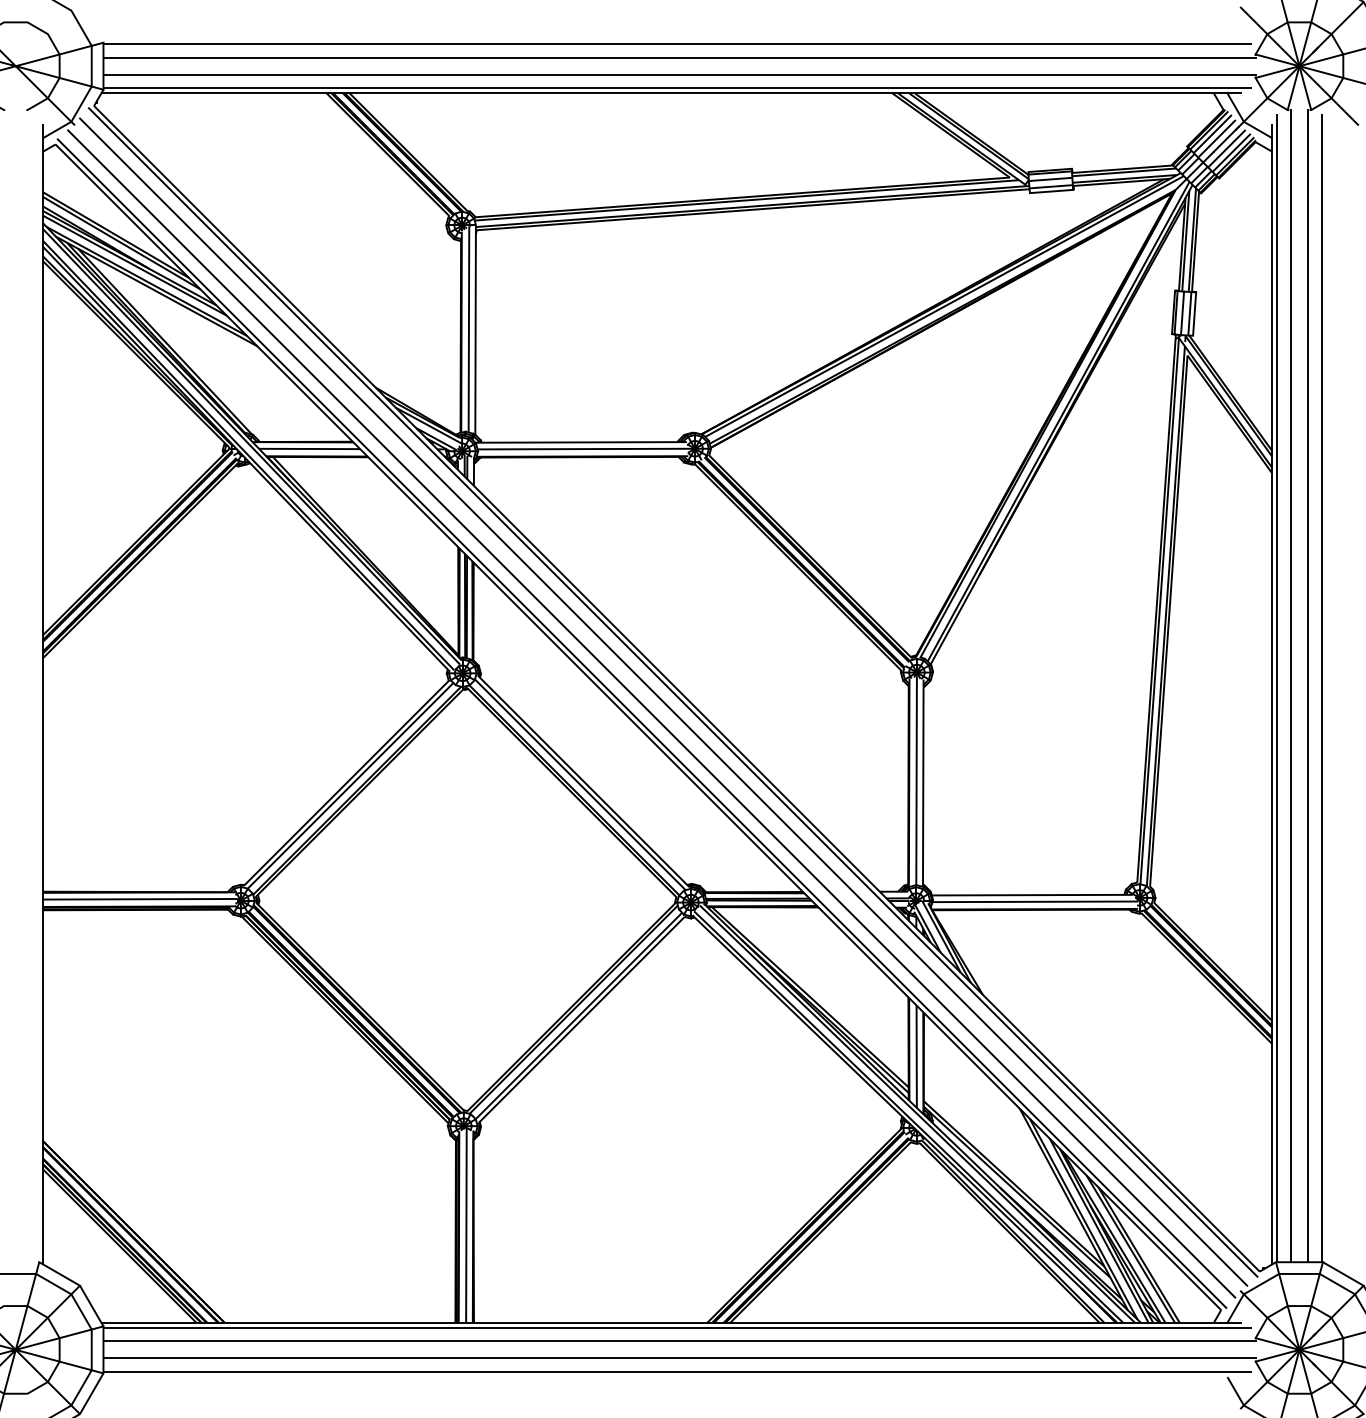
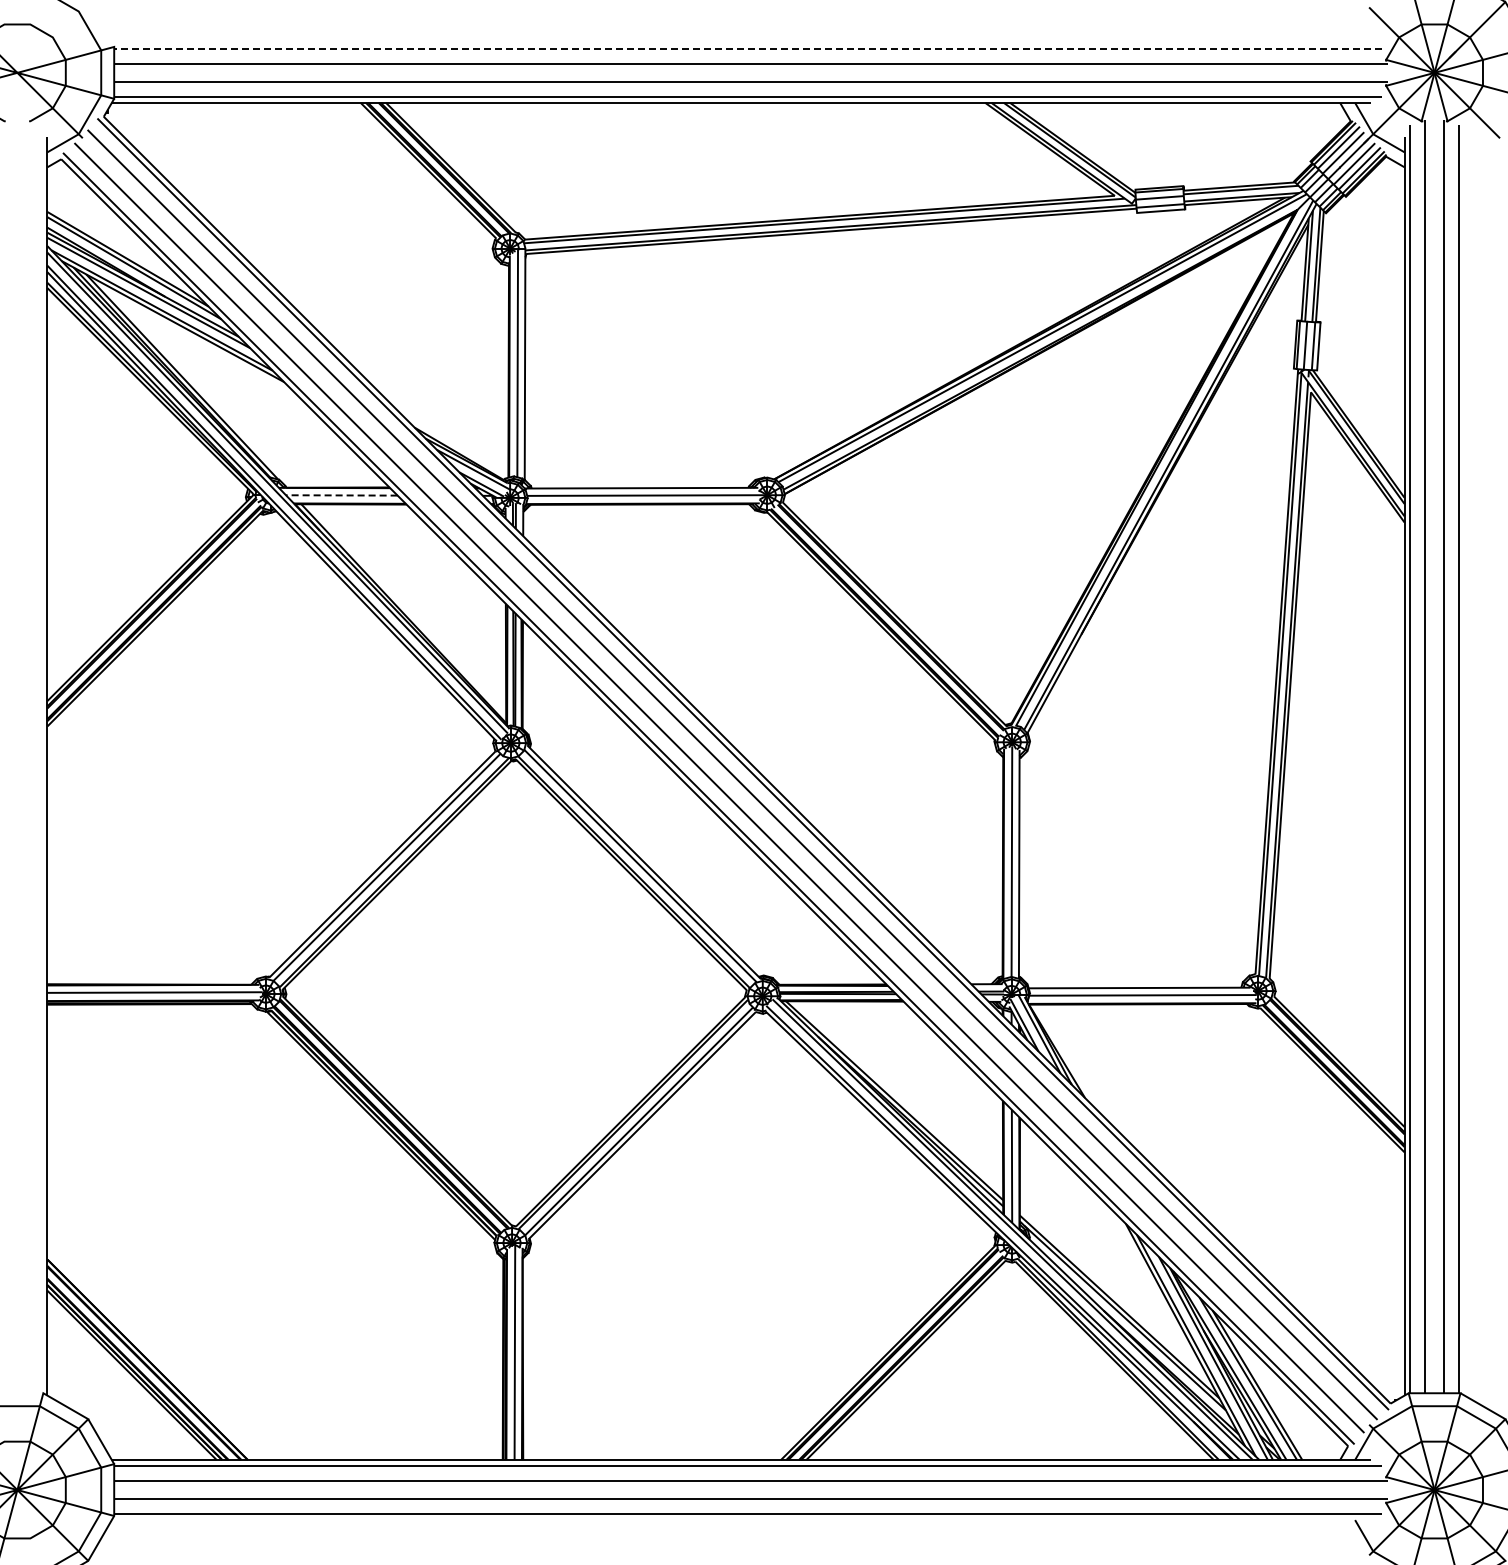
line: (677, 44) -> (747, 48), solid -> dashed
line: (309, 449) -> (341, 495), solid -> dashed

